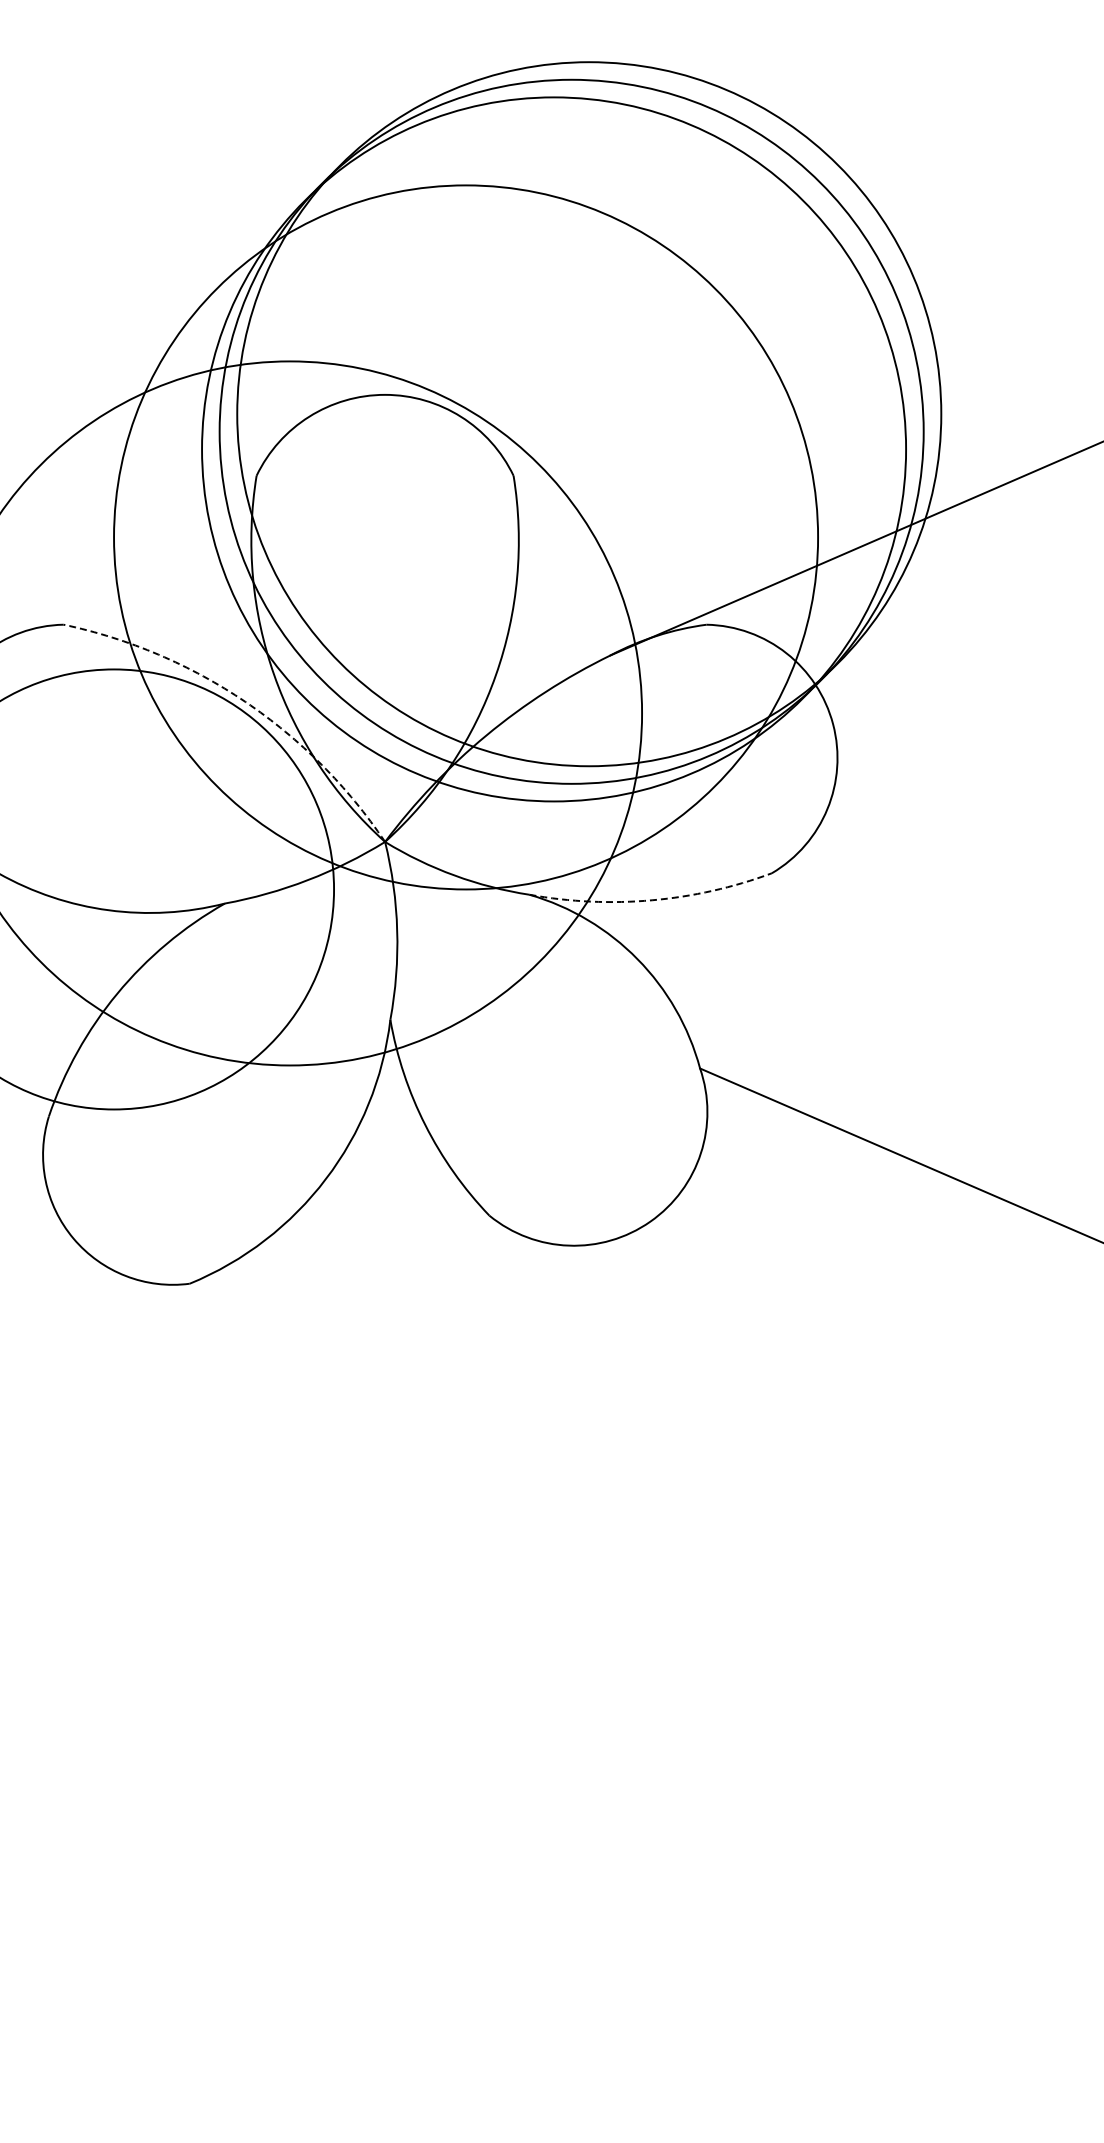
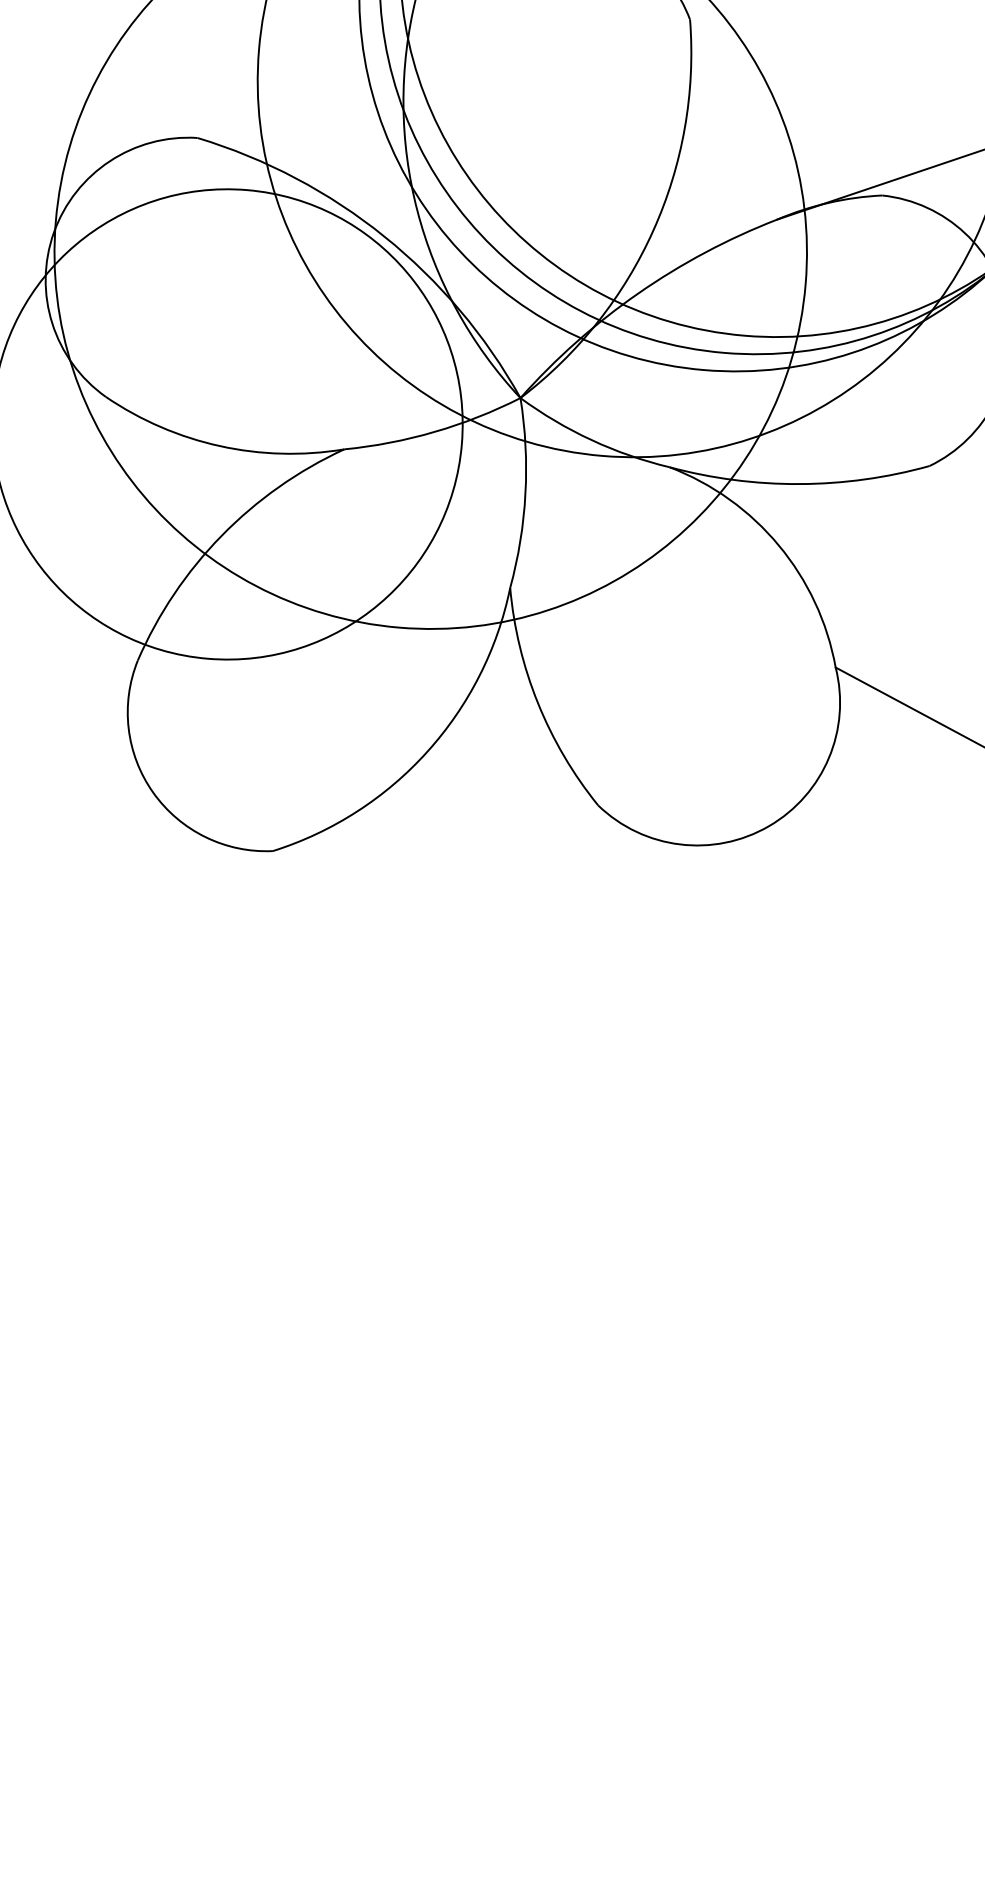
arc: (245, 701) -> (384, 236), dashed -> solid
arc: (652, 900) -> (800, 484), dashed -> solid

